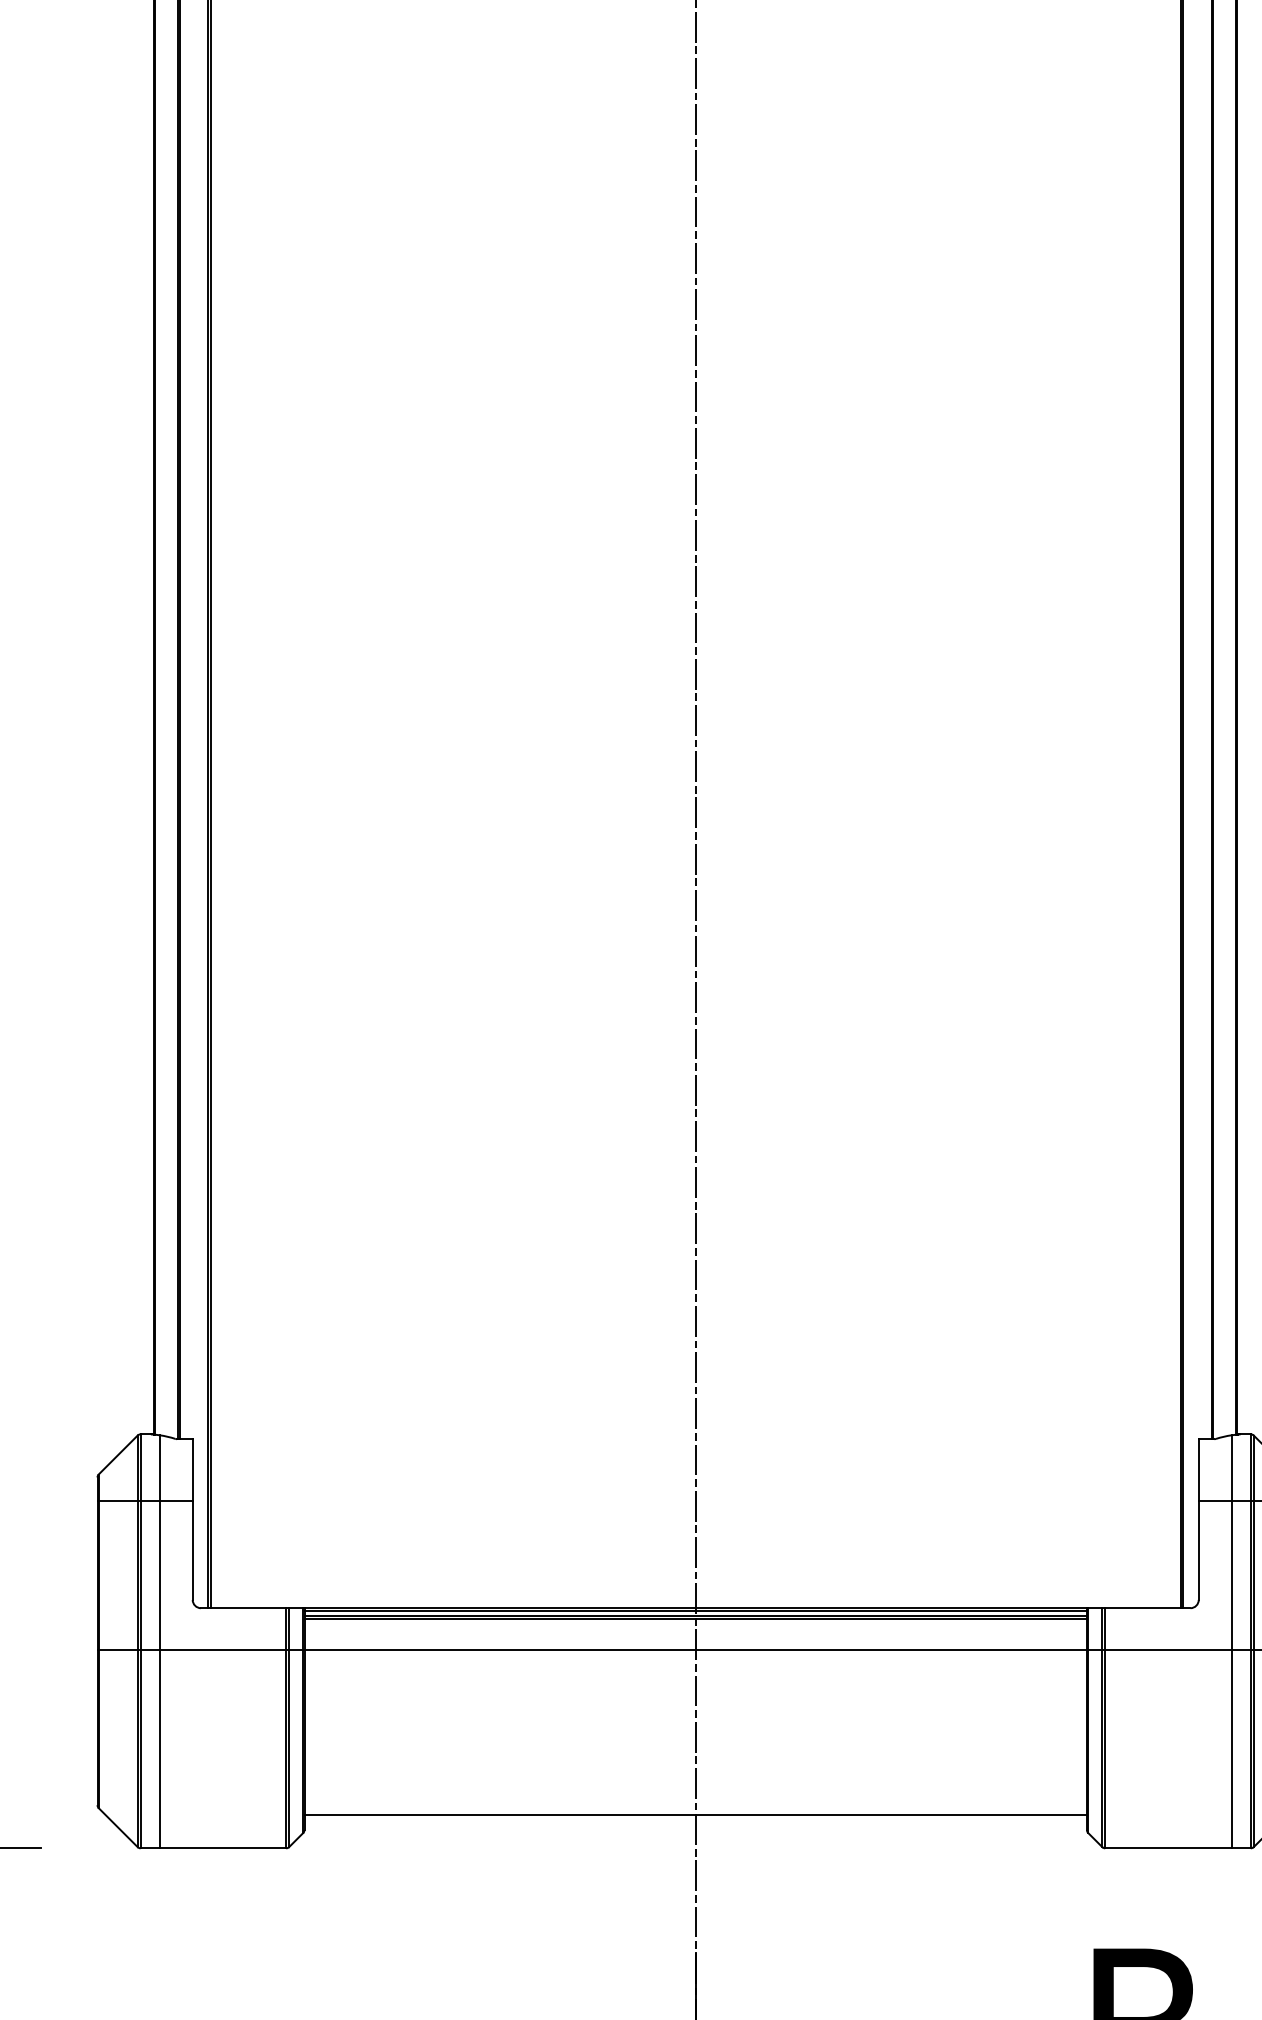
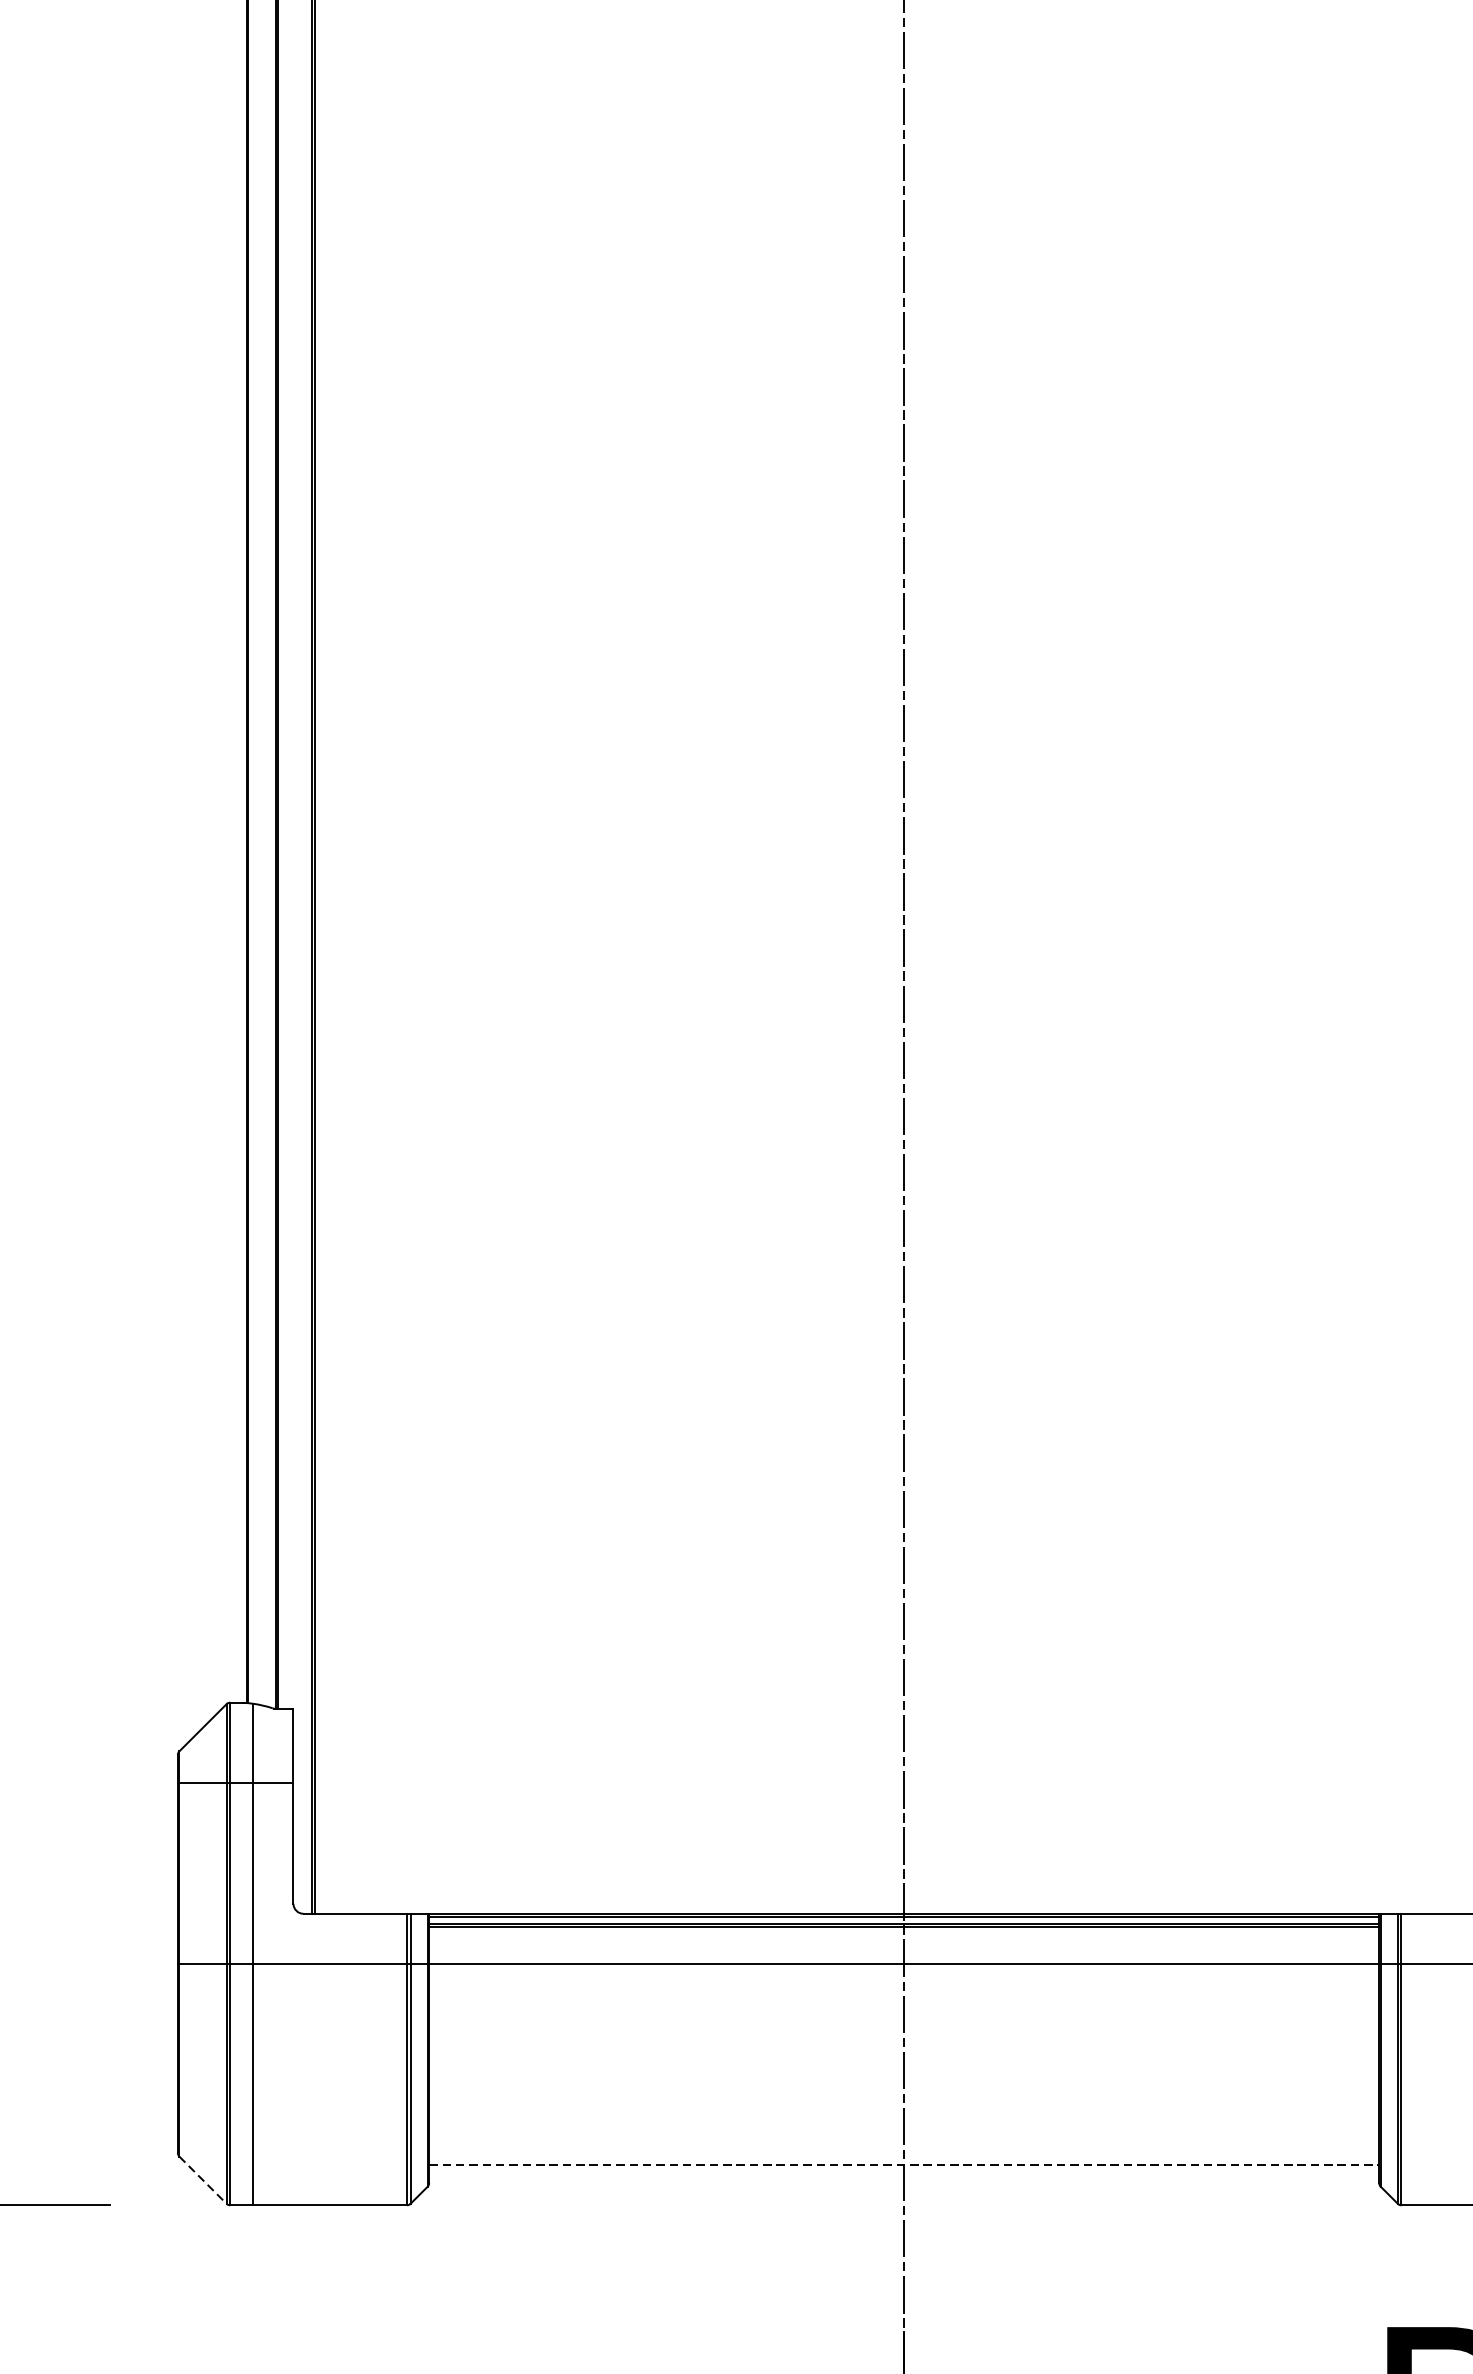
line: (696, 1815) -> (905, 2165), solid -> dashed
line: (118, 1827) -> (203, 2180), solid -> dashed

